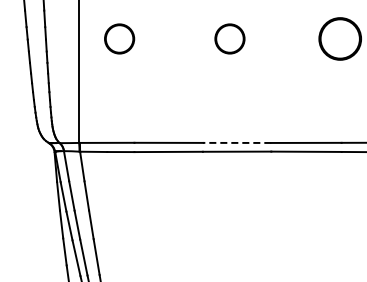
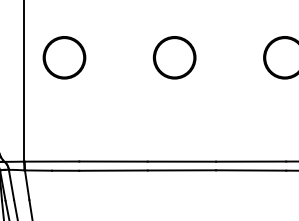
part: (119, 38) -> (64, 57), size x1.43
circle: (229, 38) -> (174, 57), size x1.43
line: (236, 142) -> (181, 161), dashed -> solid

